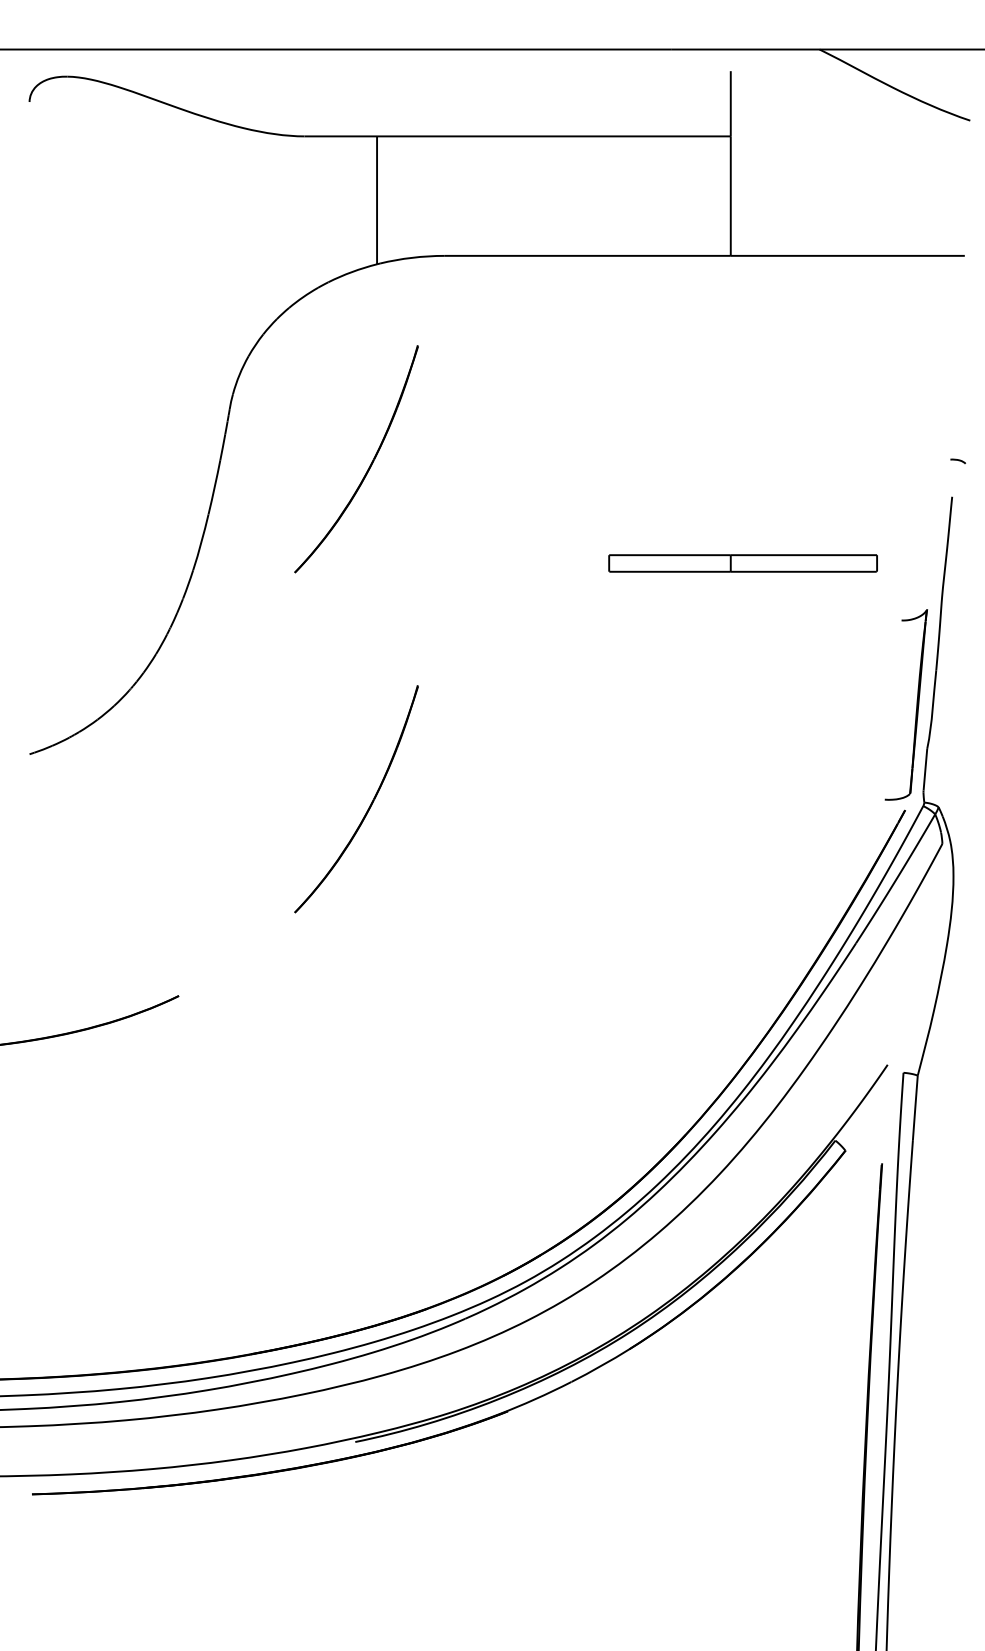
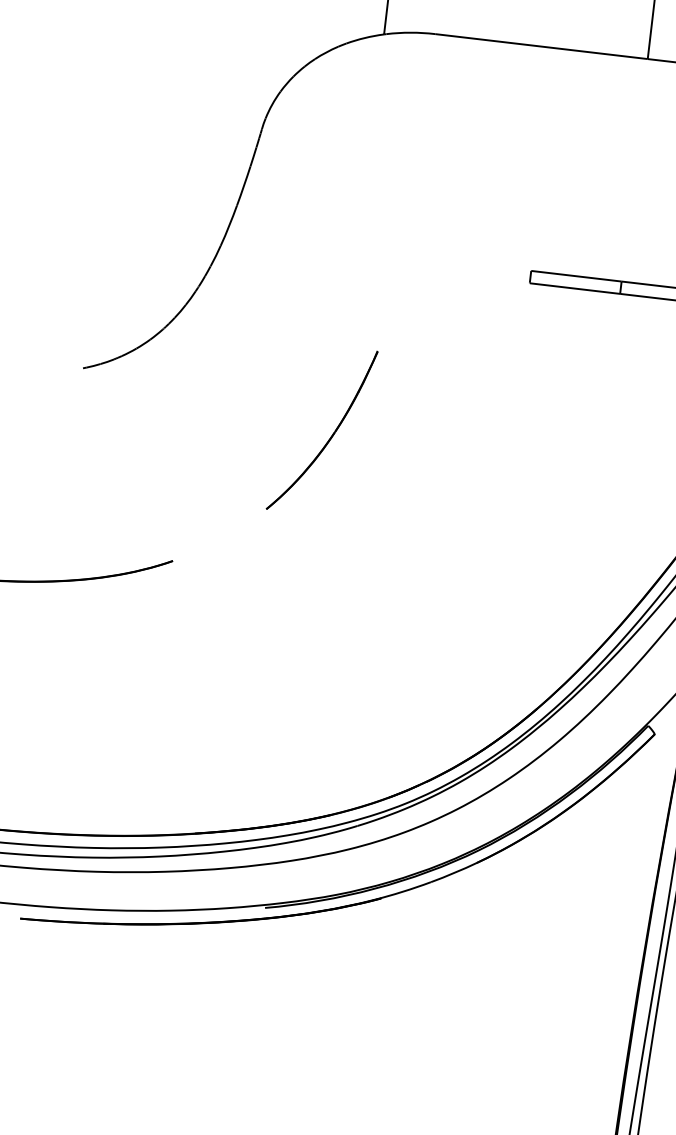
part: (369, 465) -> (360, 183), removed

